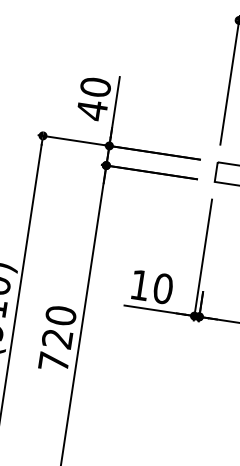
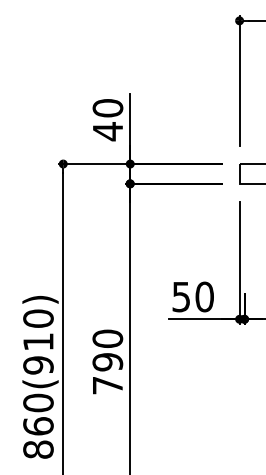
text: (139, 285) -> (180, 297), 10 -> 50
text: (57, 339) -> (107, 362), 720 -> 790

